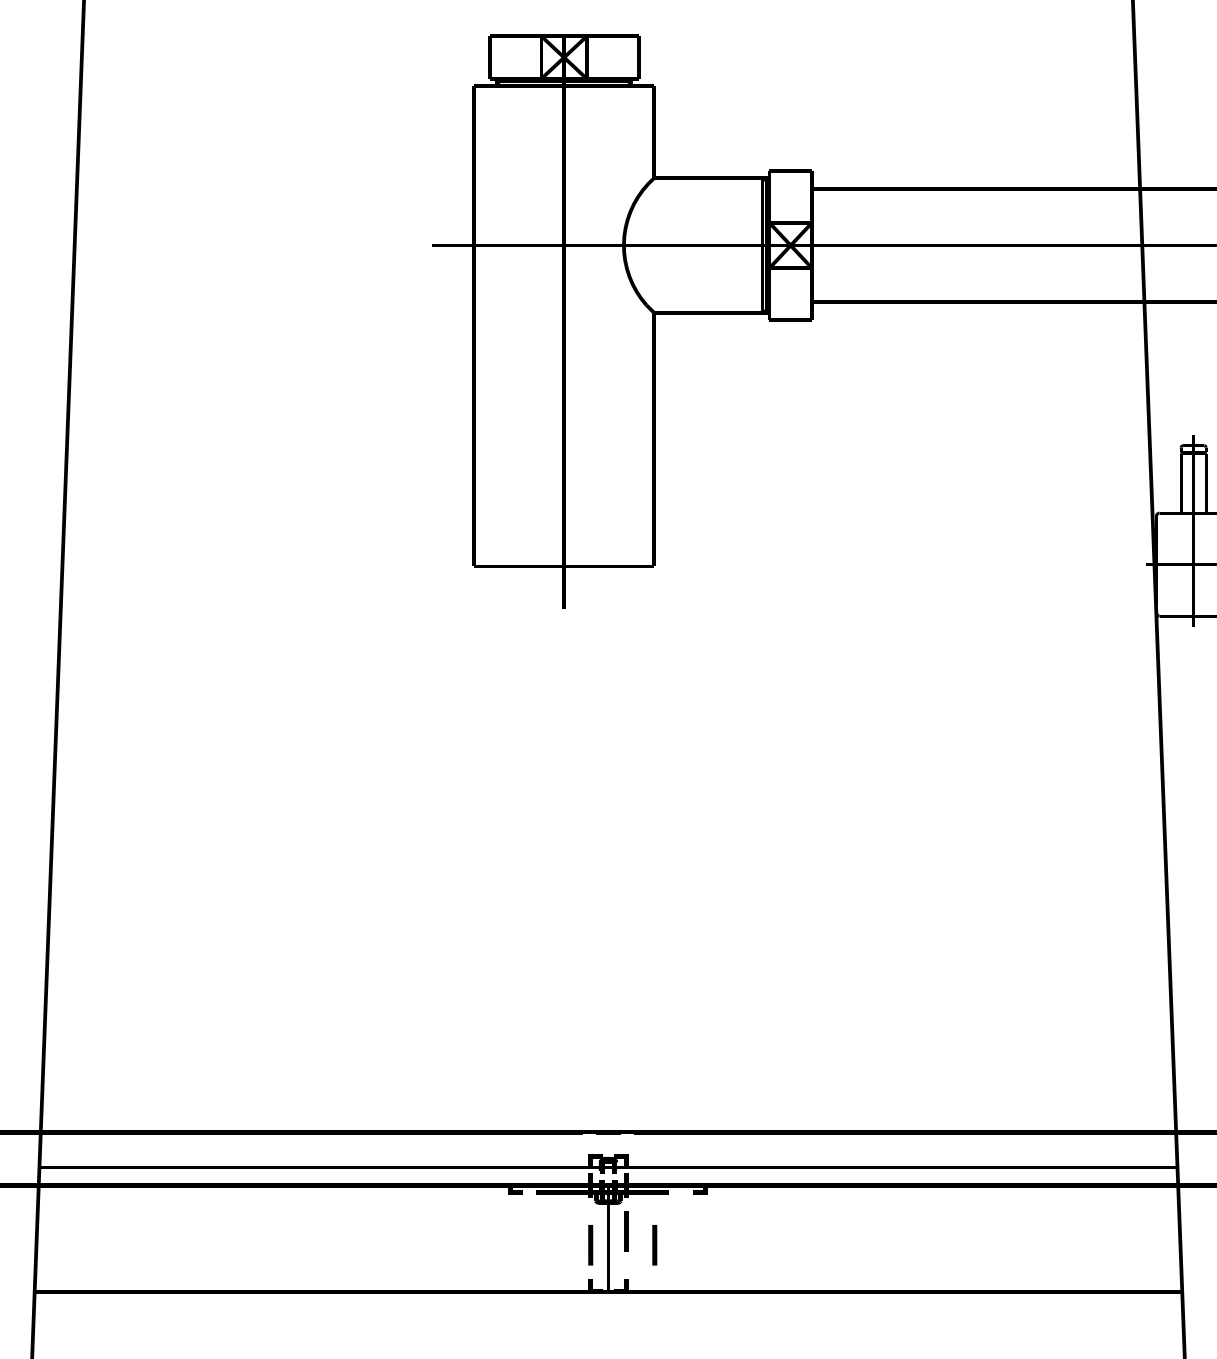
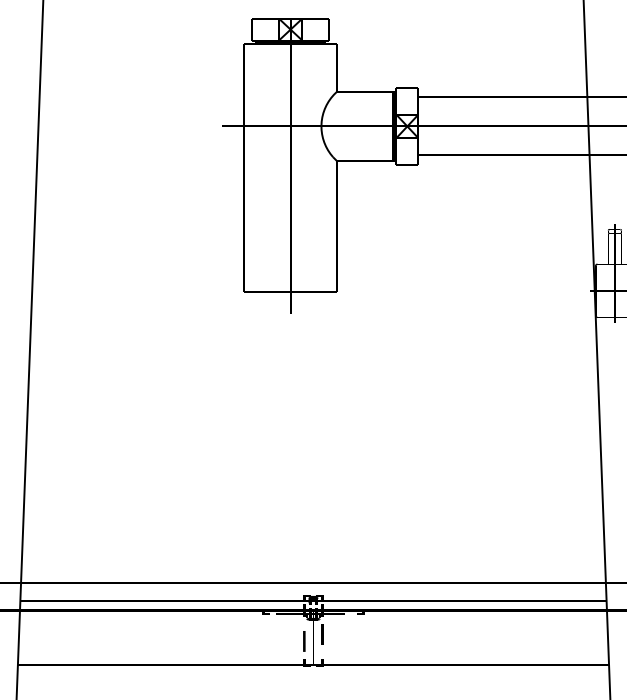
line: (655, 1245) -> (337, 641), removed

